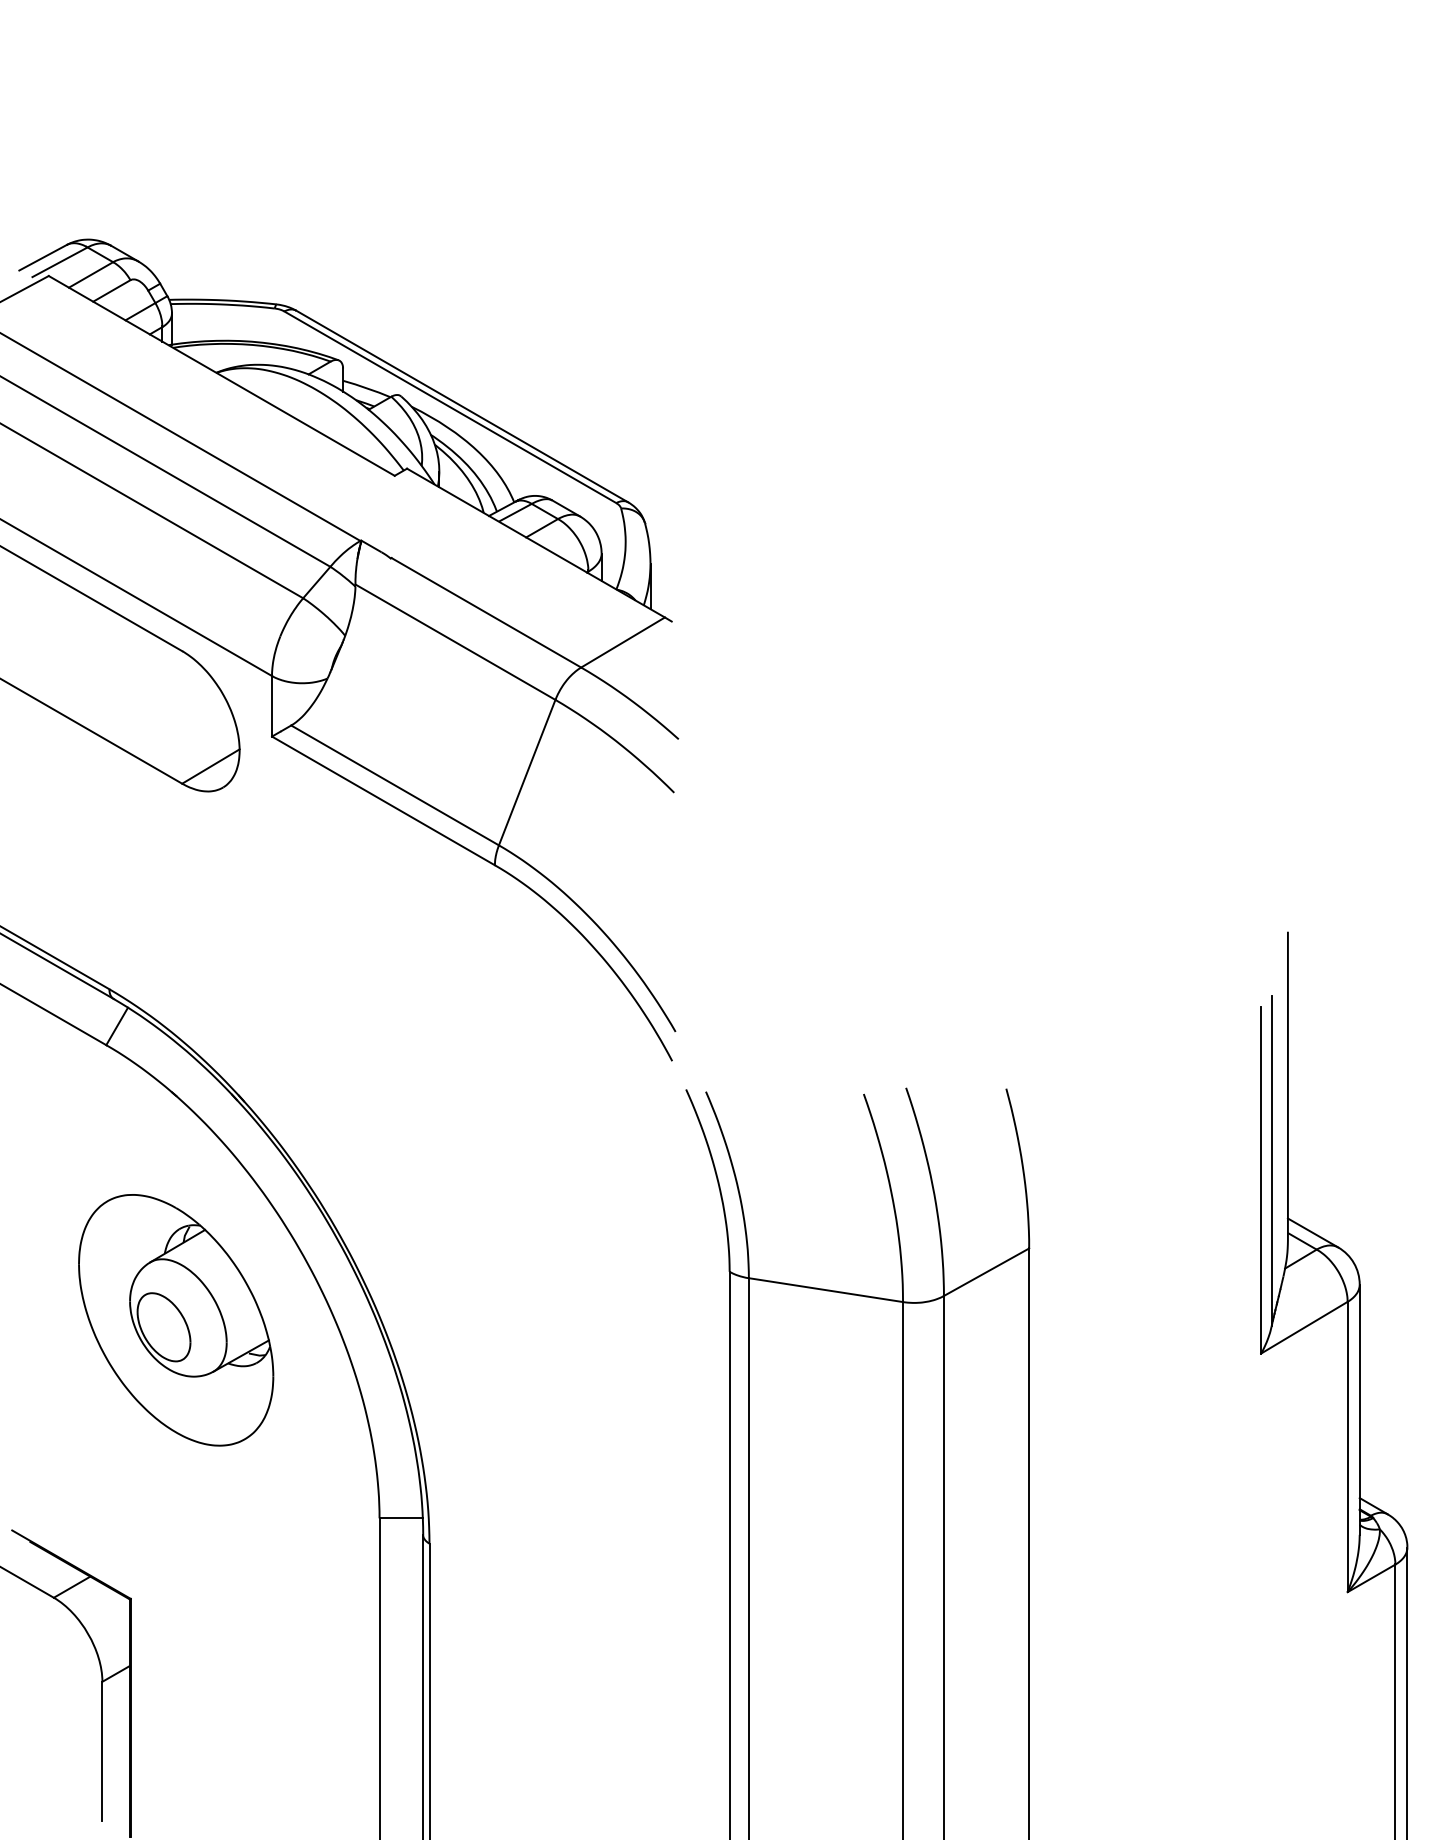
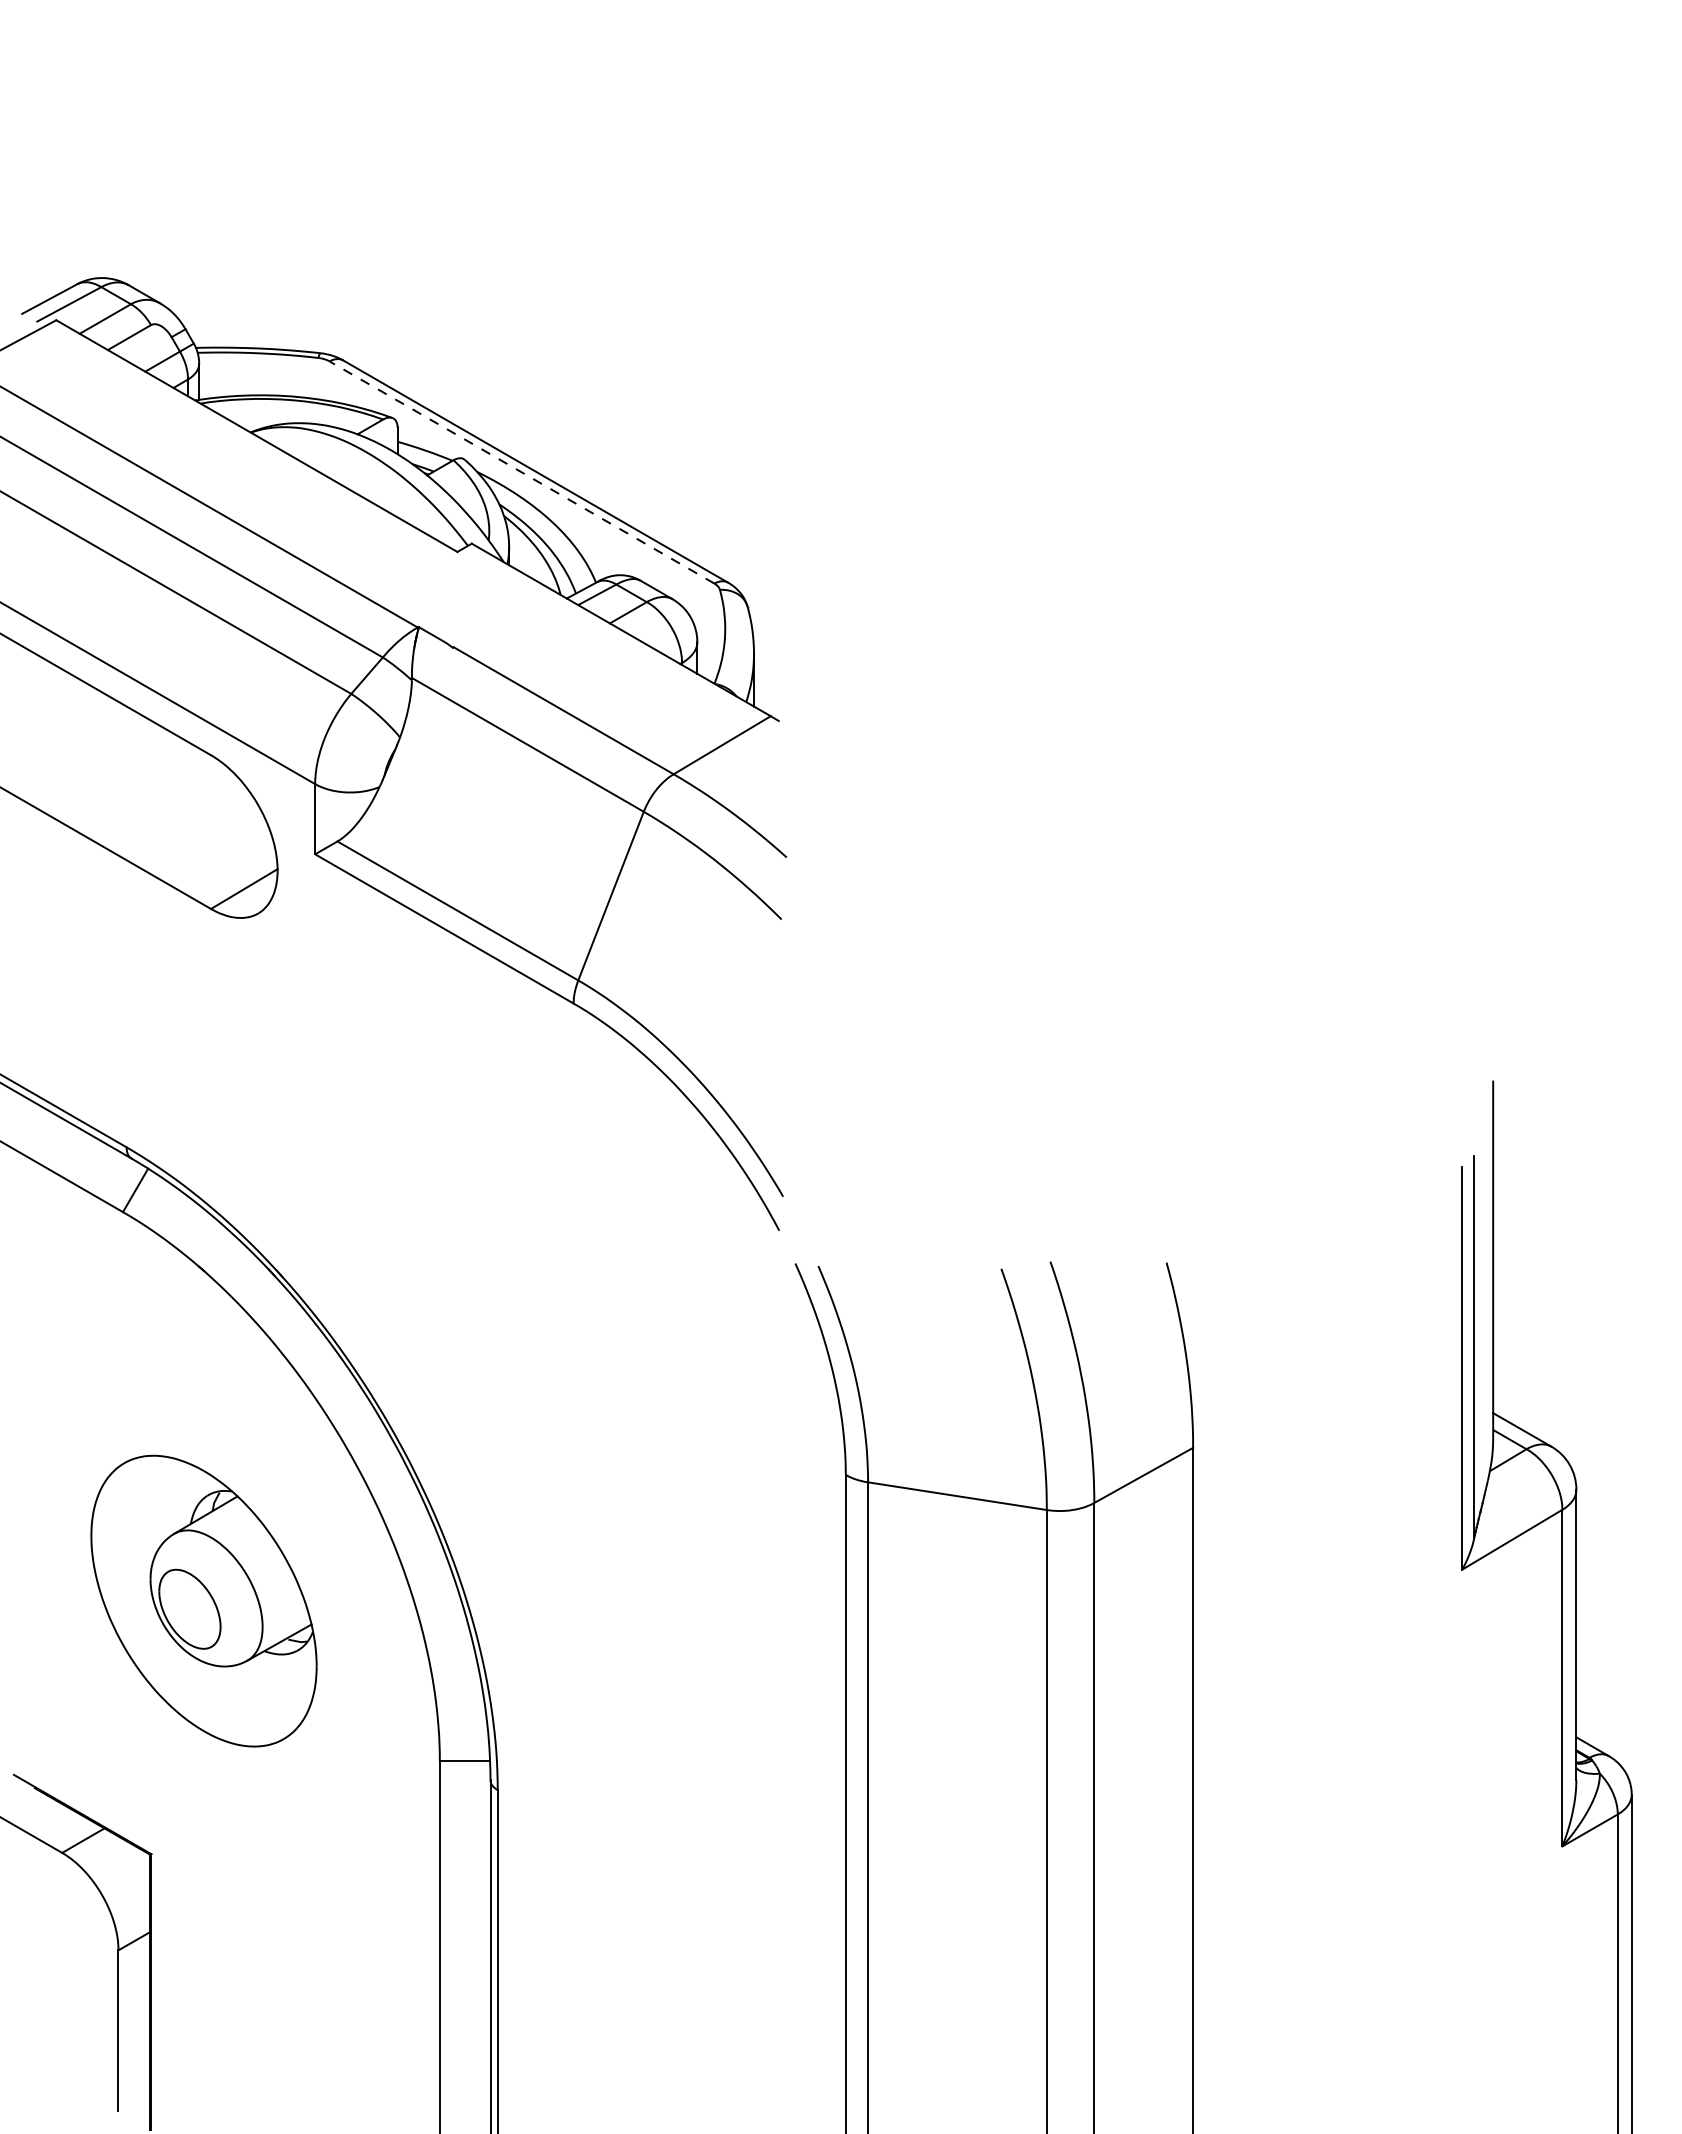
line: (449, 407) -> (521, 472), solid -> dashed
part: (175, 1319) -> (203, 1600), moved

